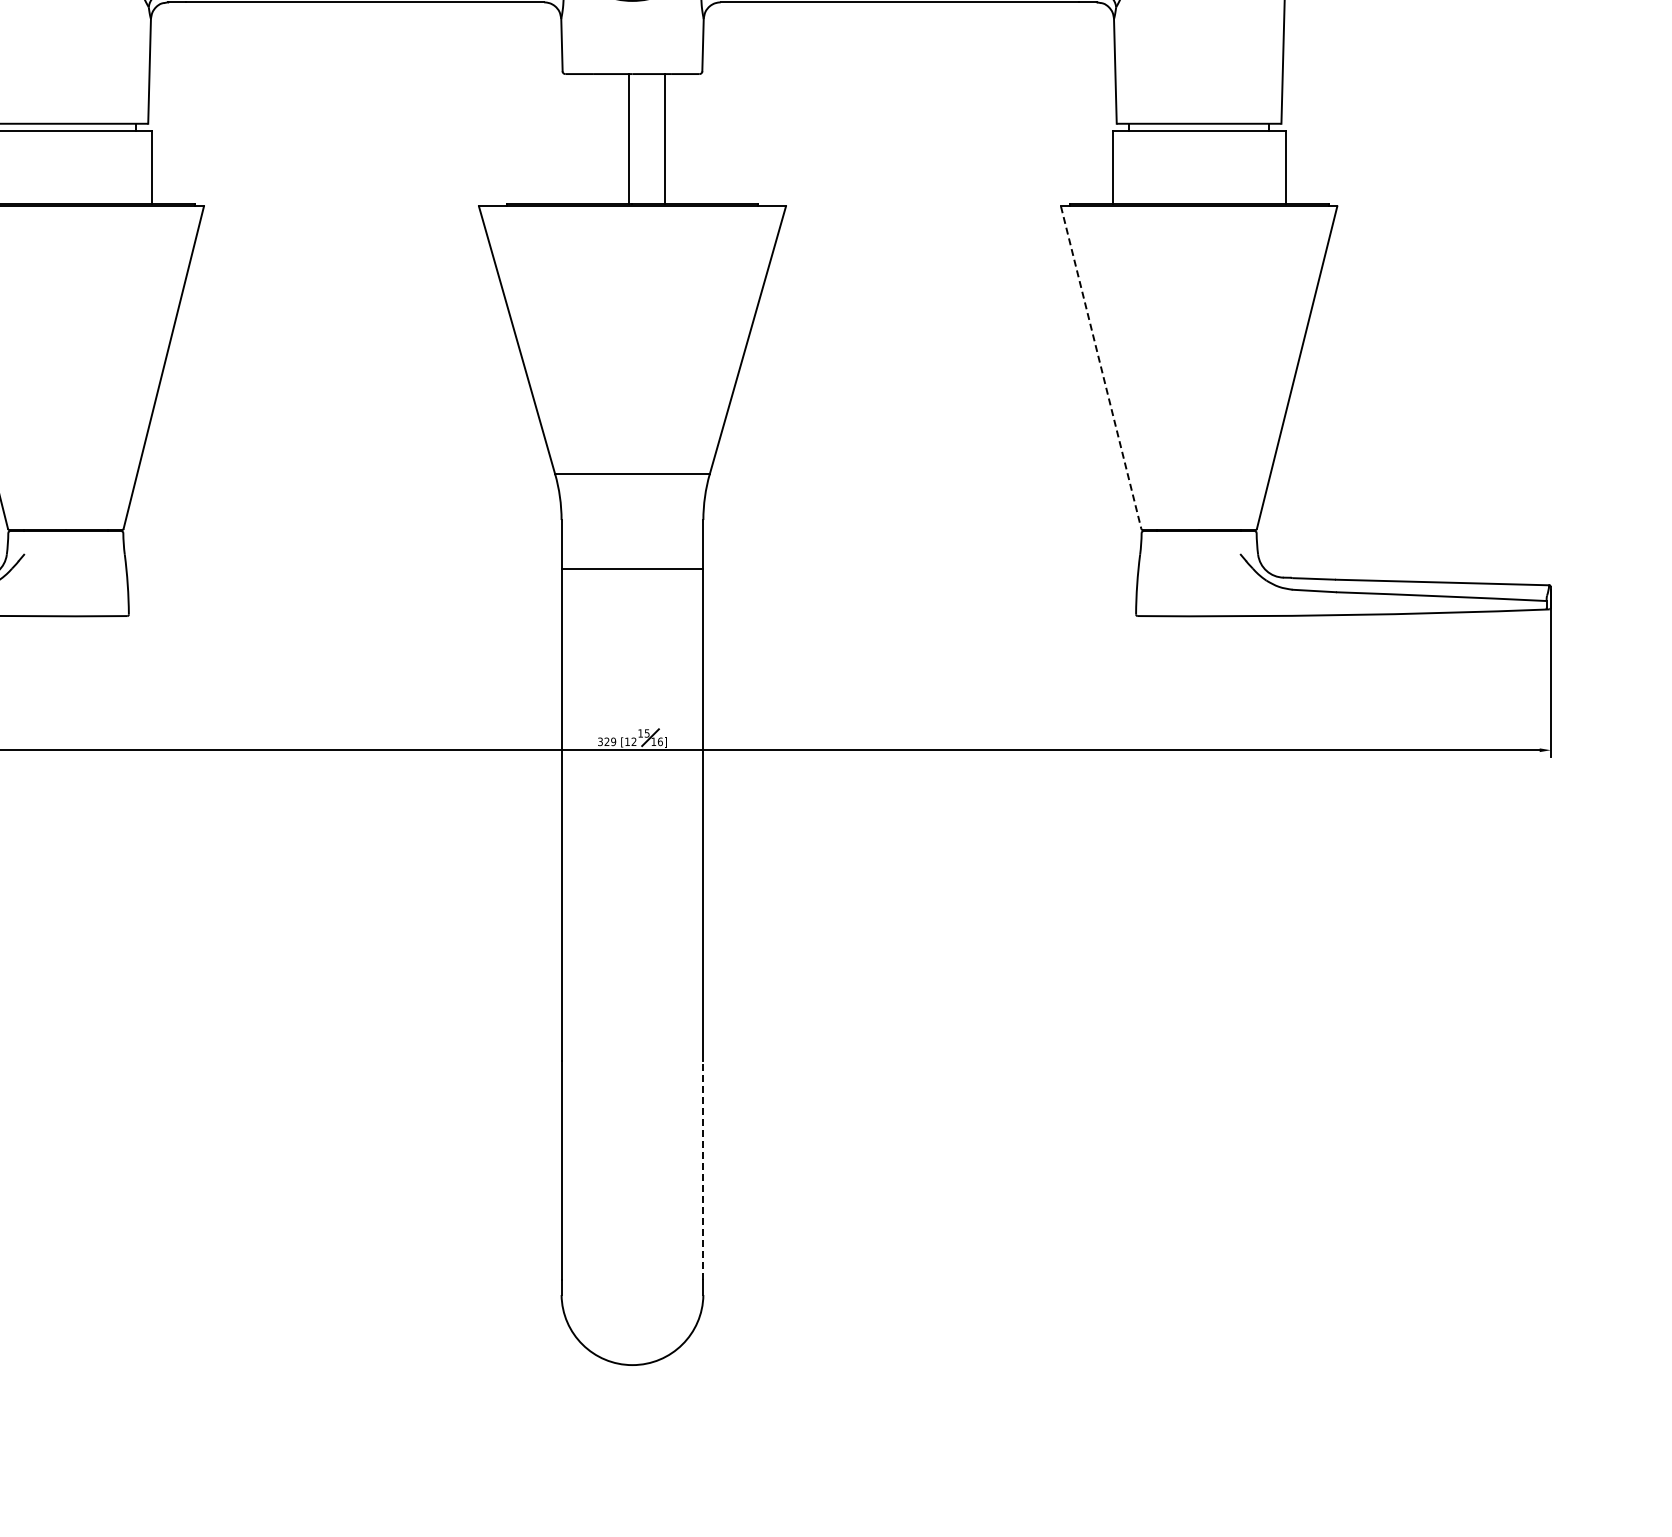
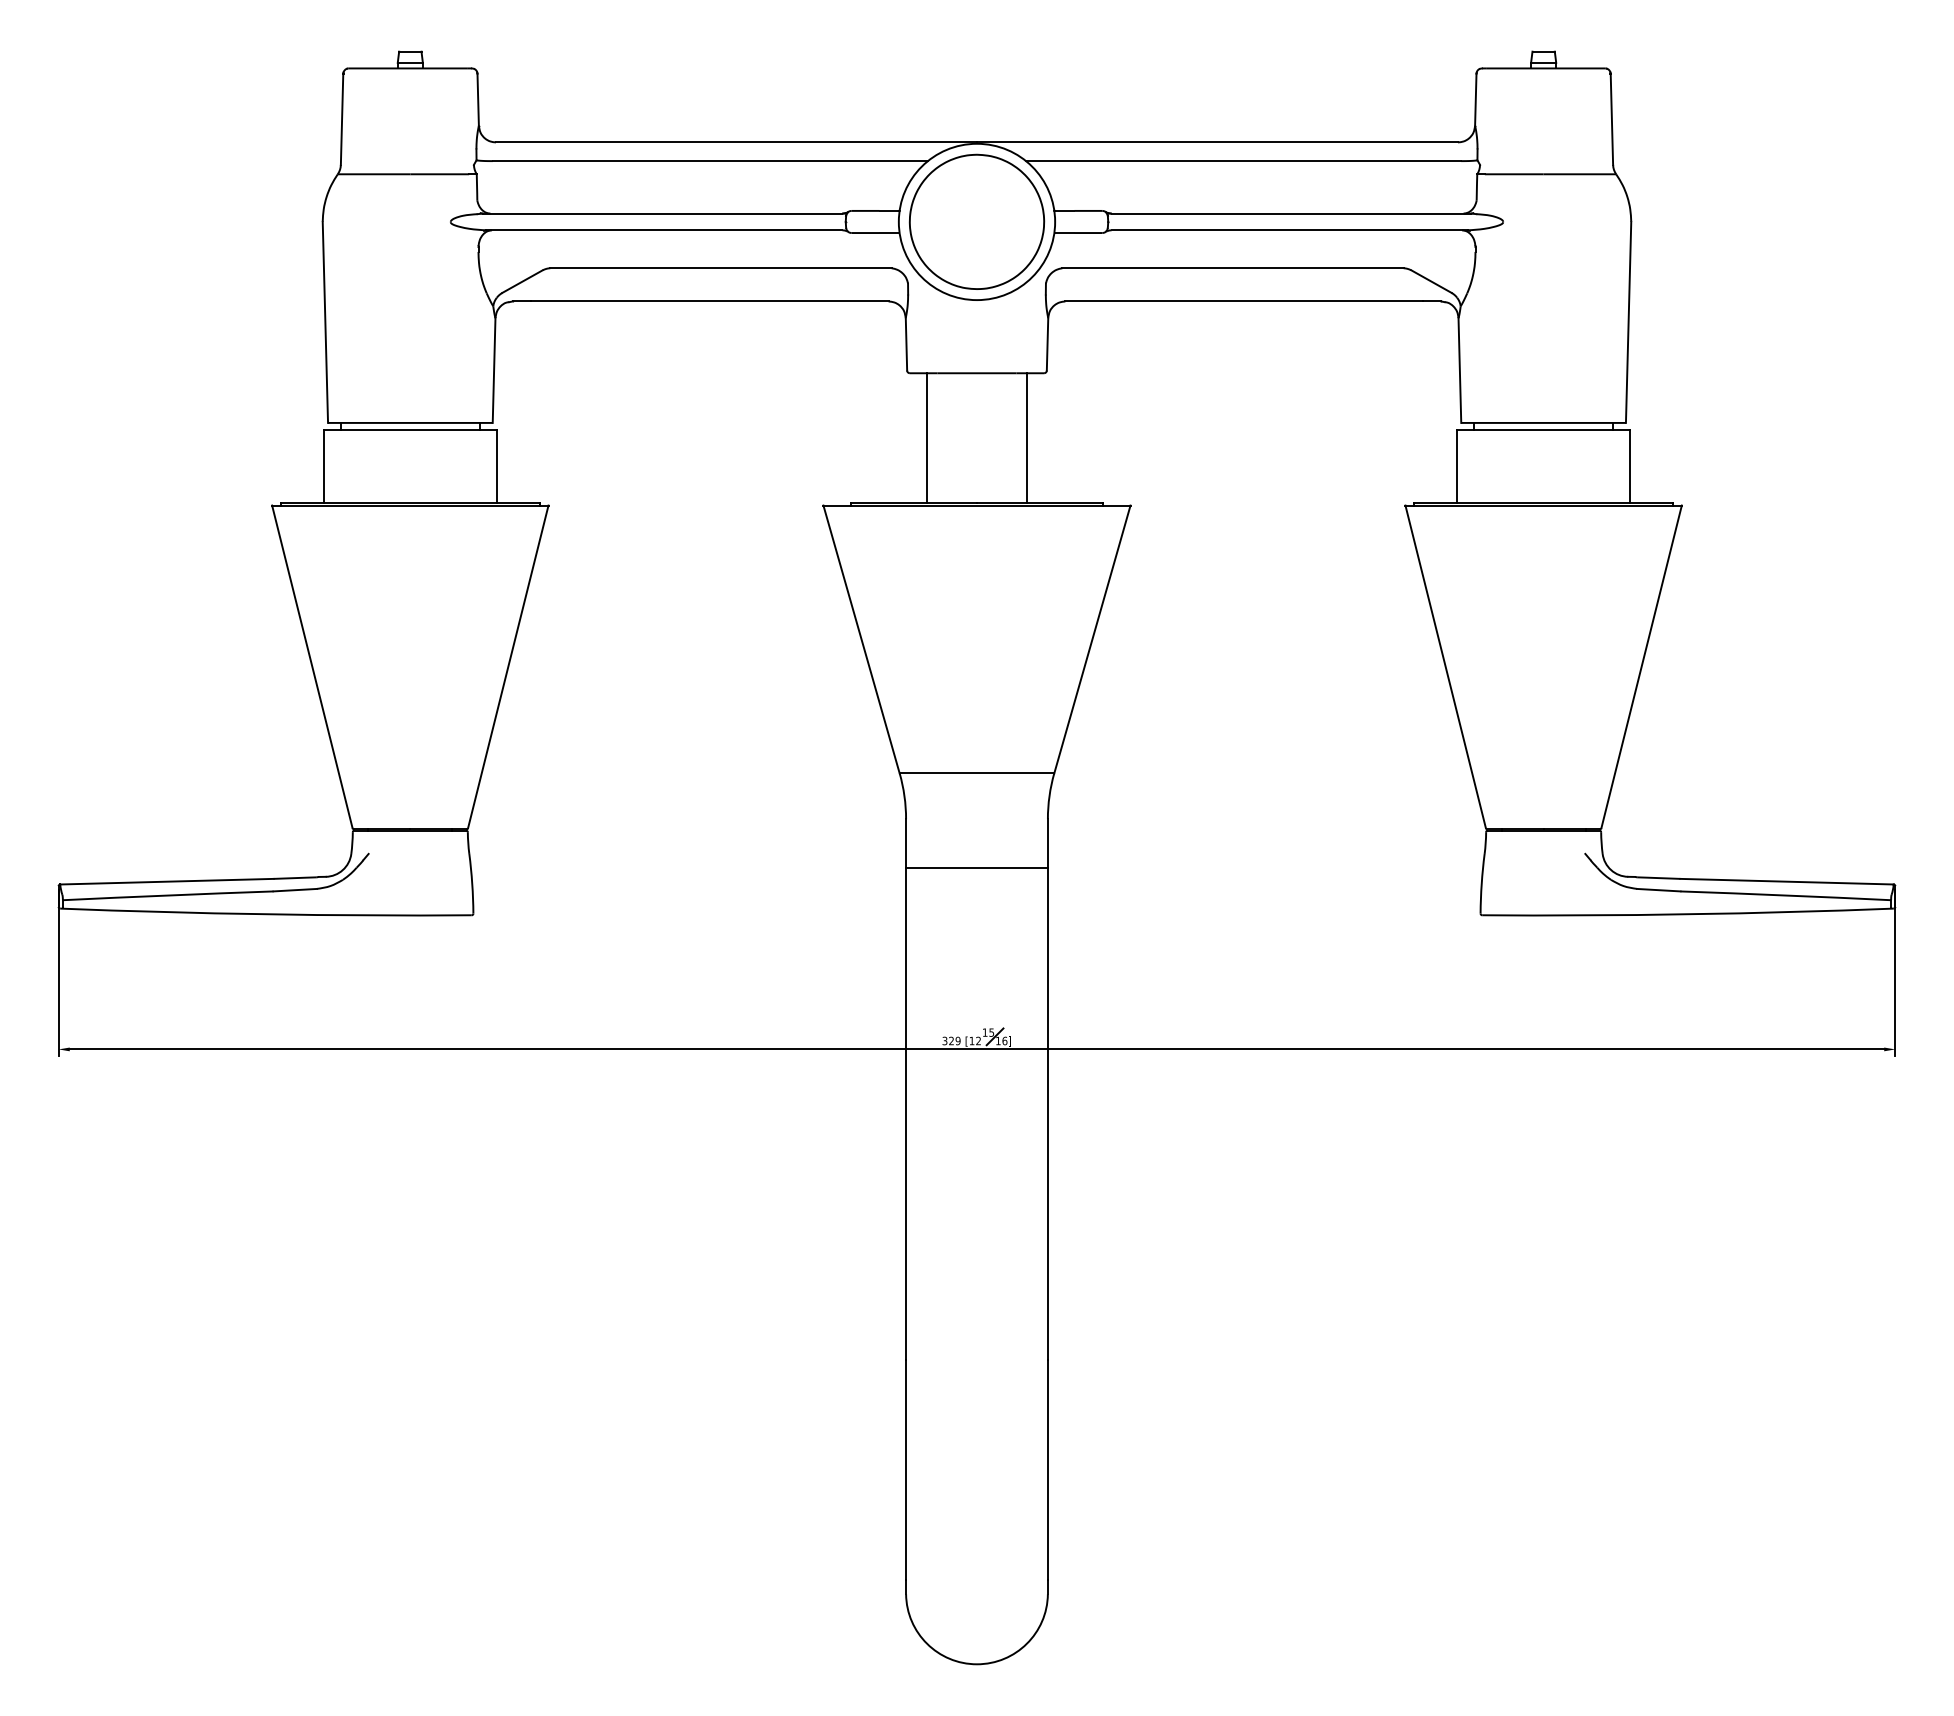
line: (628, 138) -> (1026, 437), moved
line: (664, 138) -> (927, 437), moved
line: (1100, 368) -> (1445, 667), dashed -> solid
line: (702, 1170) -> (1047, 1469), dashed -> solid

